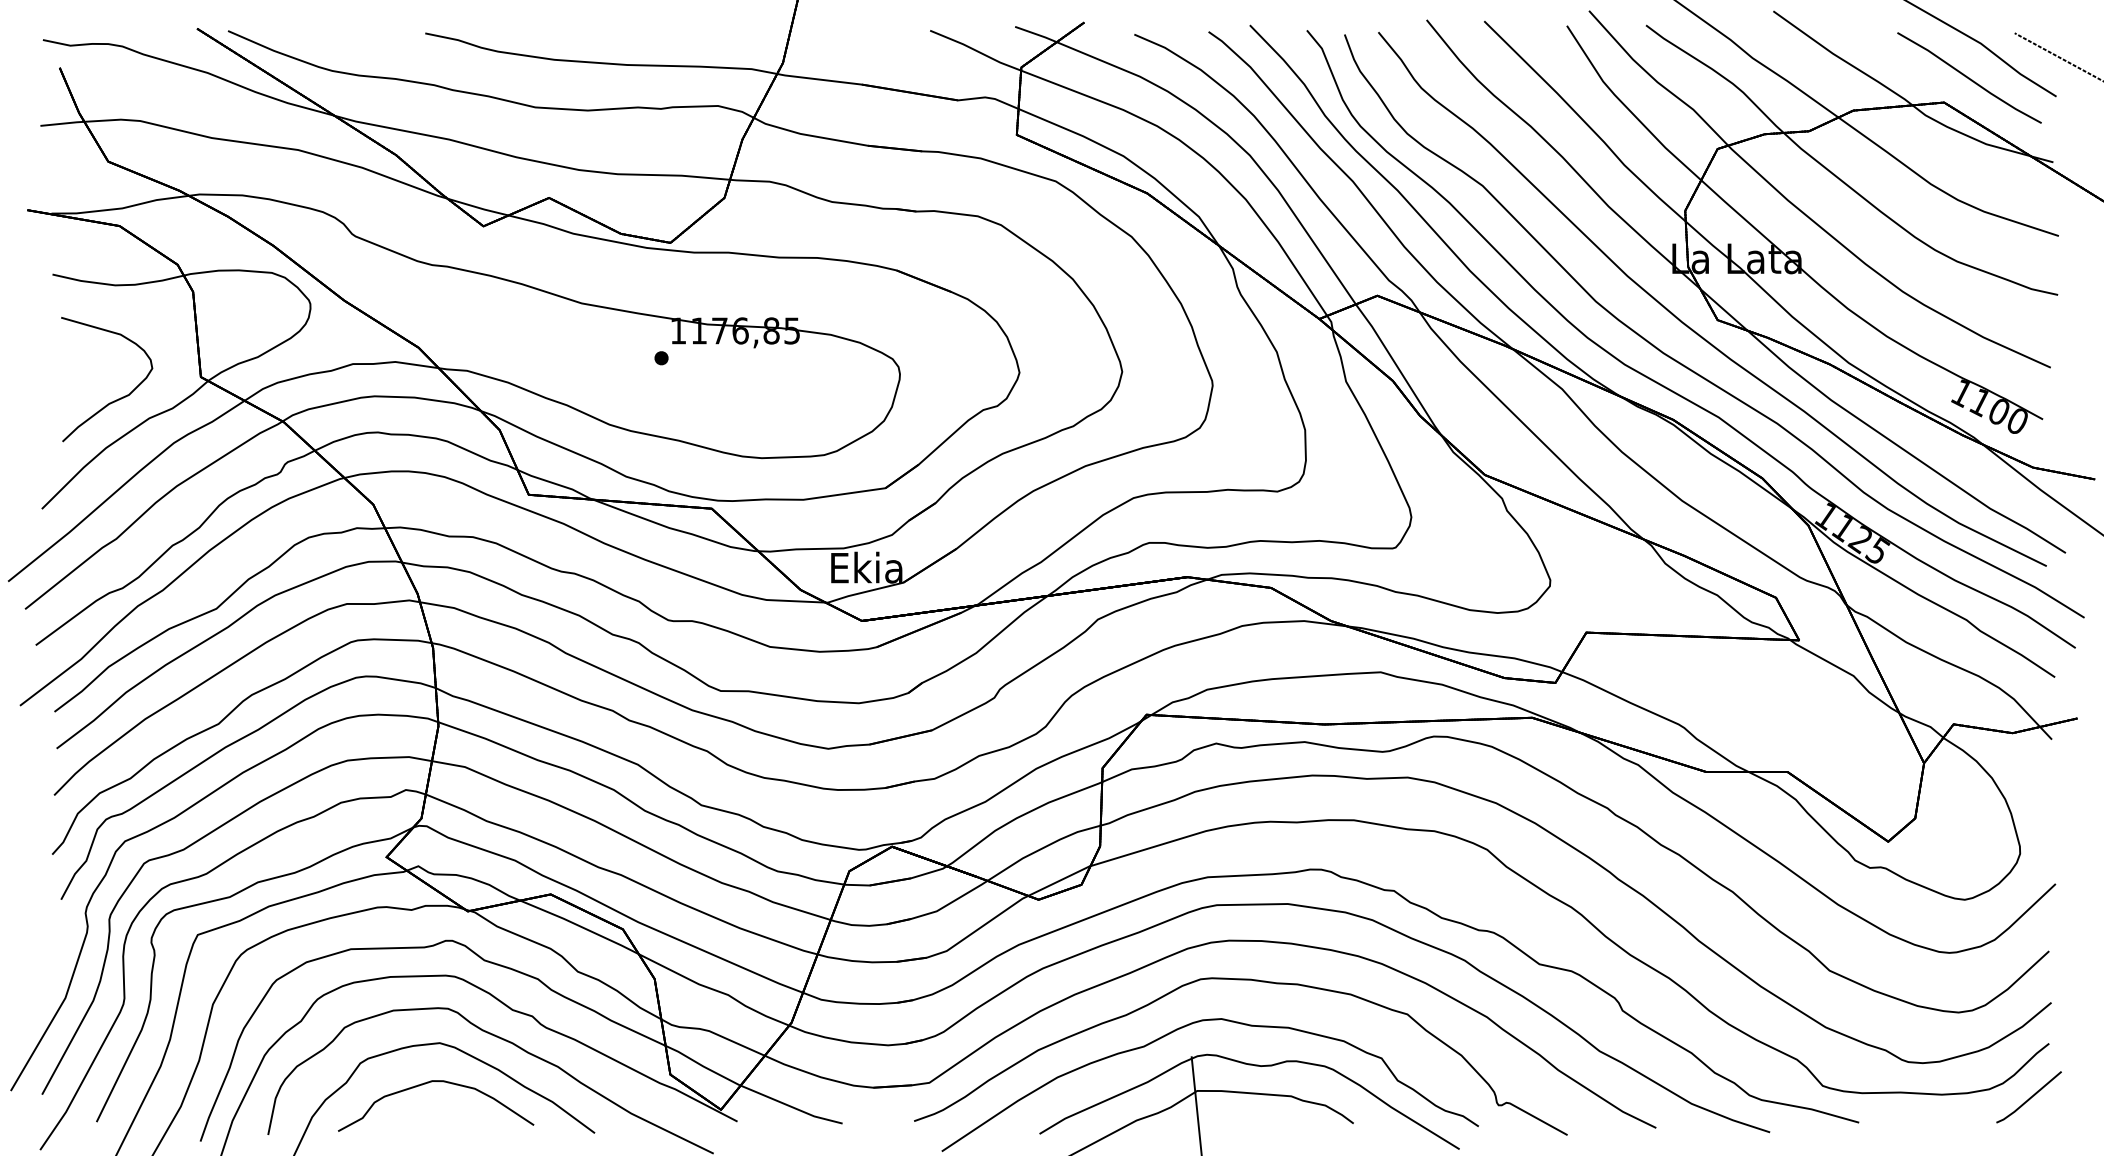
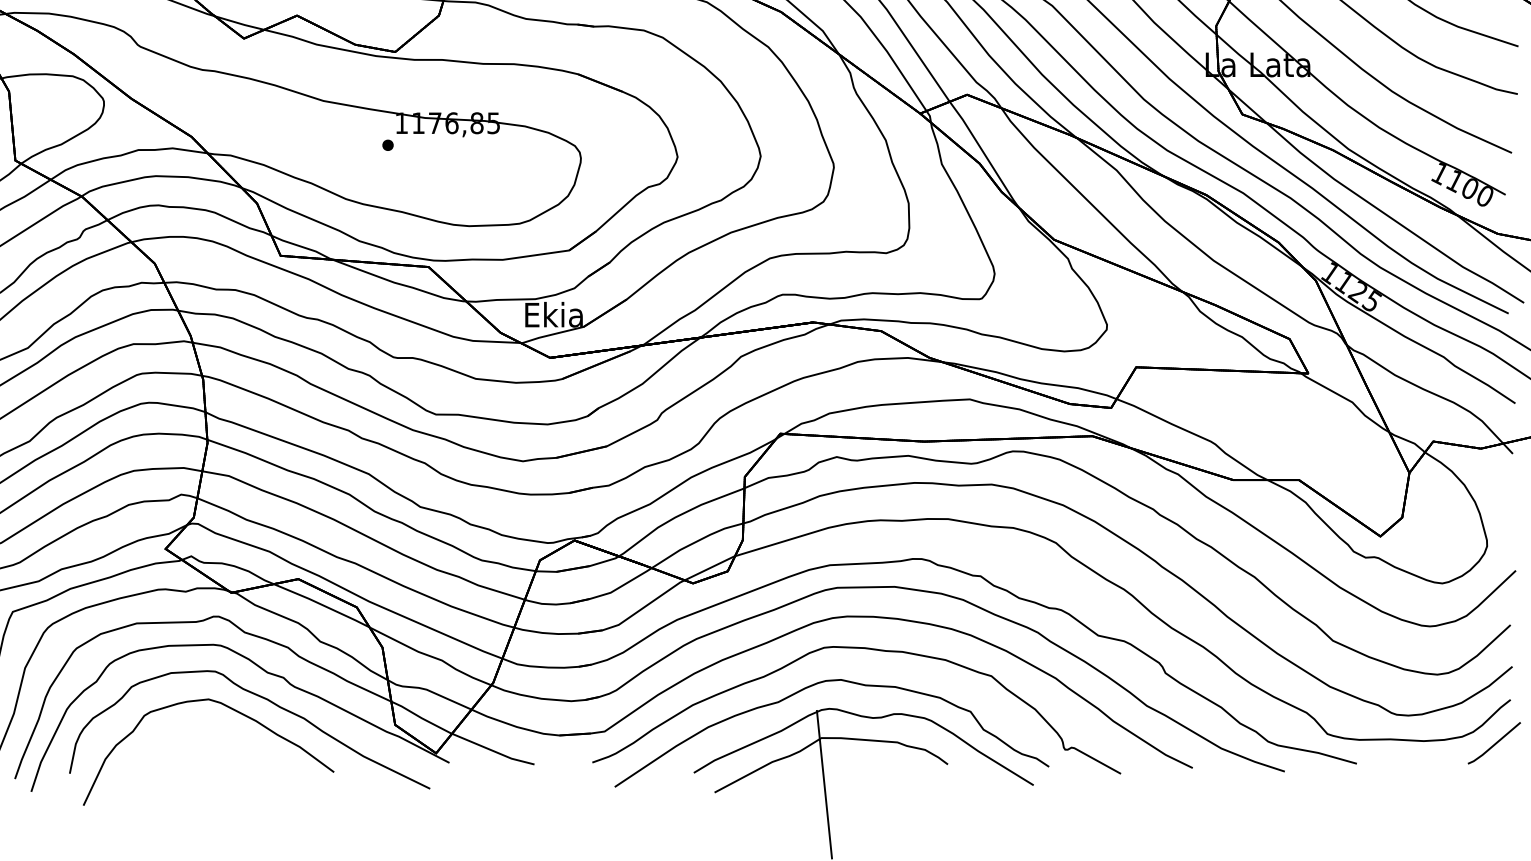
part: (440, 1082) -> (209, 731), removed

